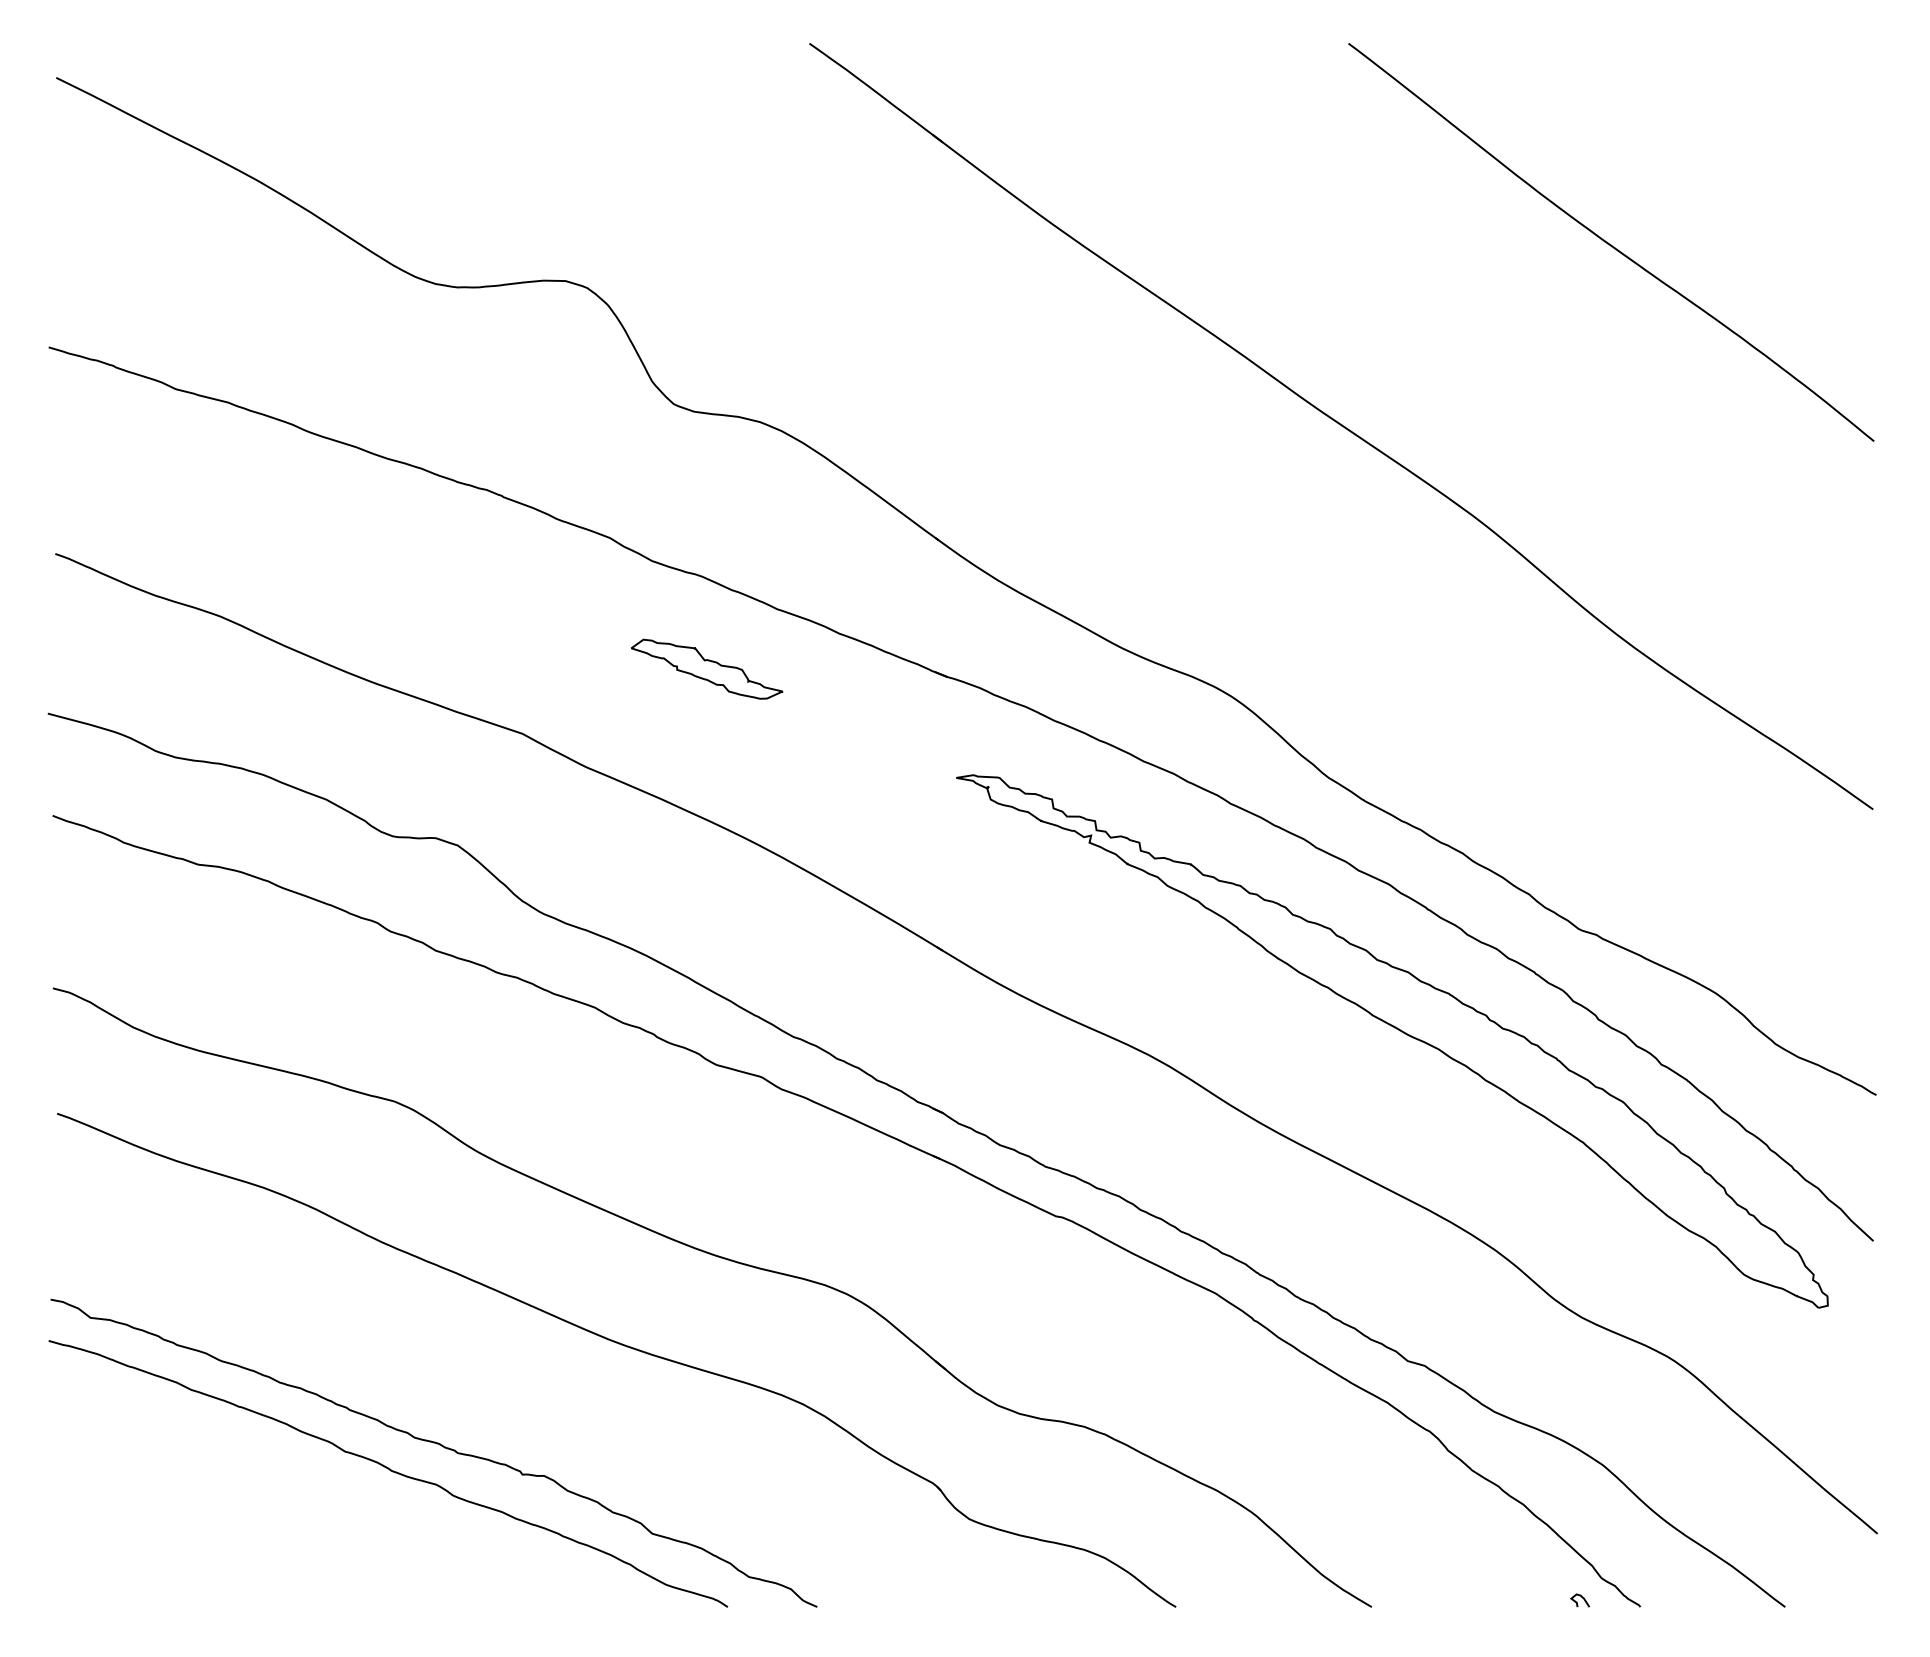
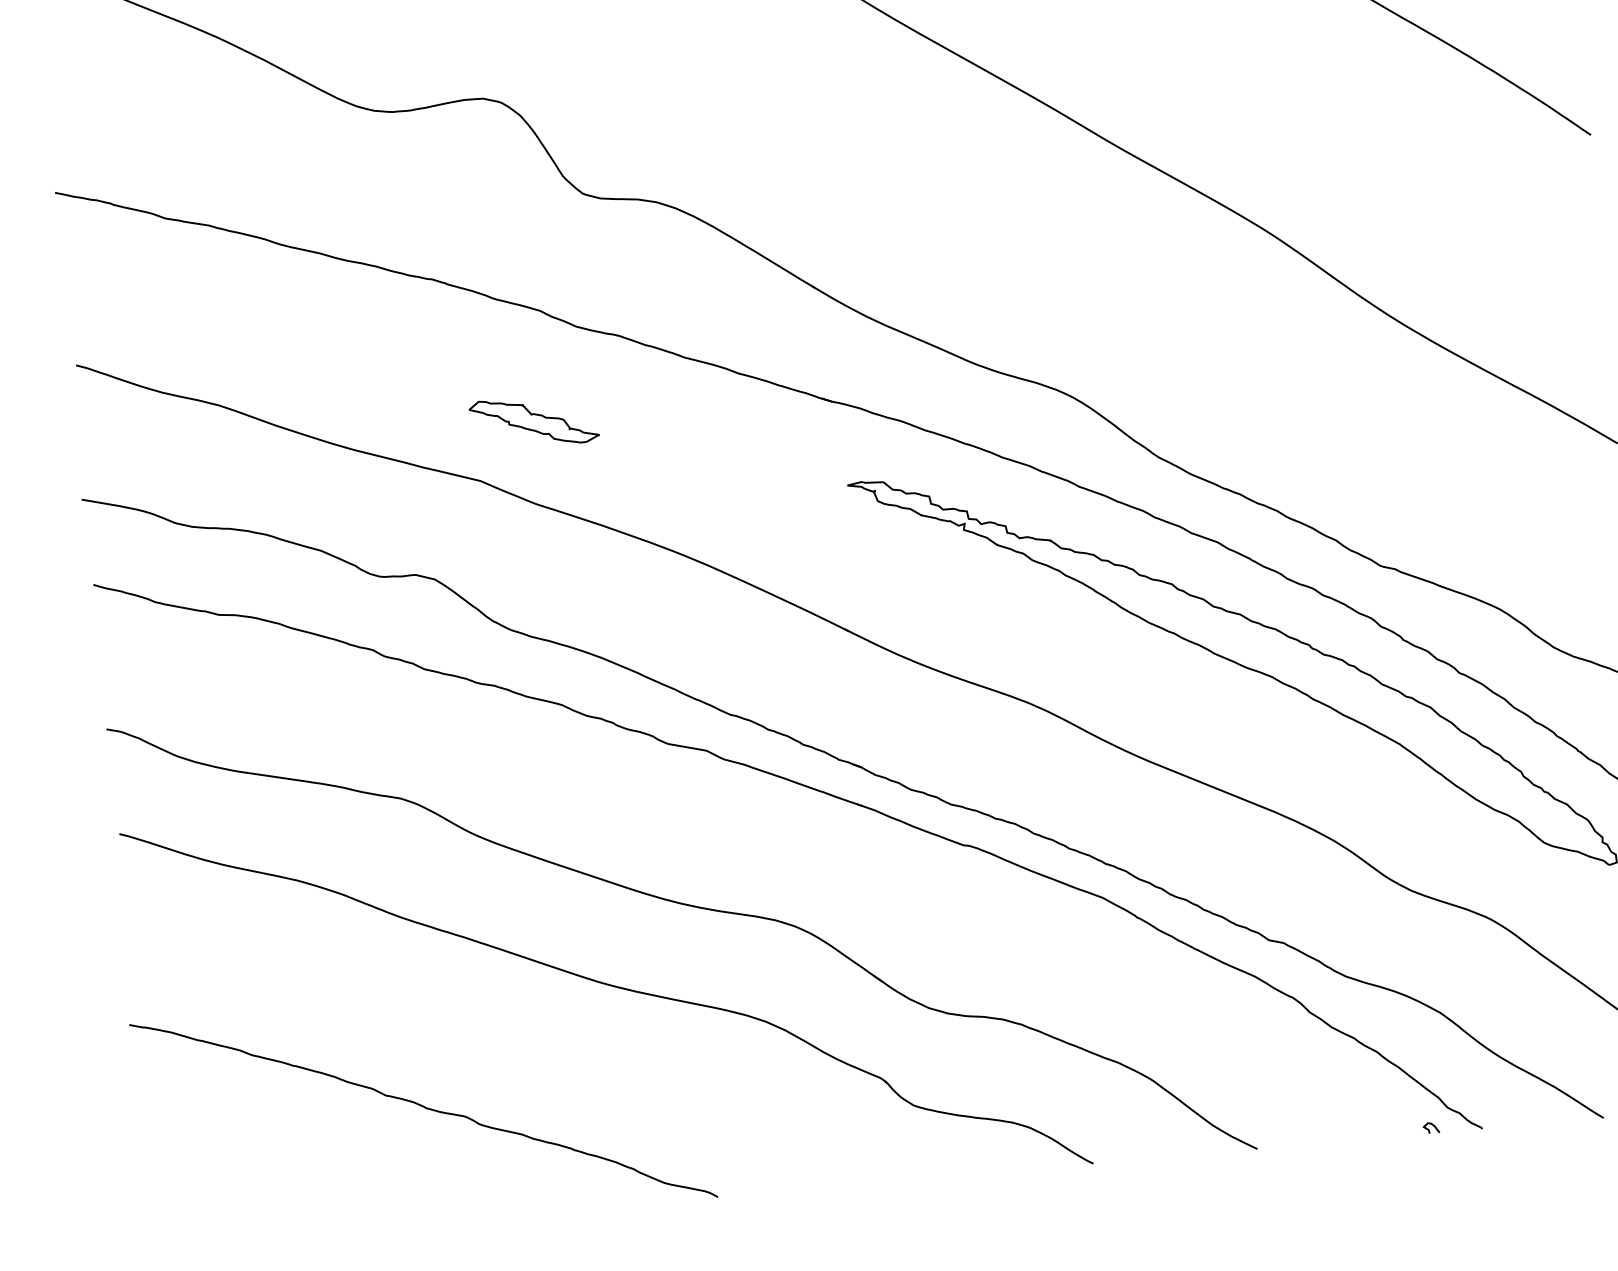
part: (707, 668) -> (534, 421), moved
curve: (437, 1444) -> (462, 1082), removed

